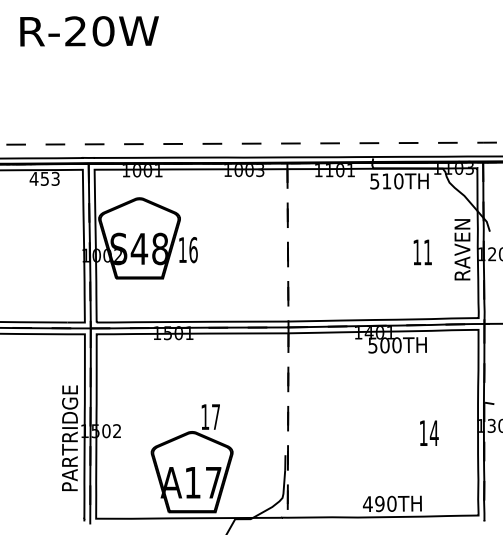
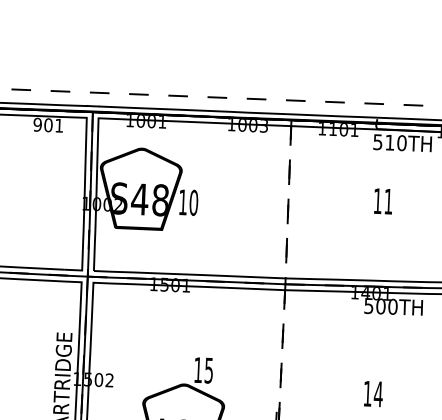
text: (44, 178) -> (48, 124), 453 -> 901
text: (193, 249) -> (193, 202), 16 -> 10
text: (422, 252) -> (383, 201), moved
text: (215, 417) -> (208, 371), 17 -> 15
text: (429, 432) -> (373, 393), moved

